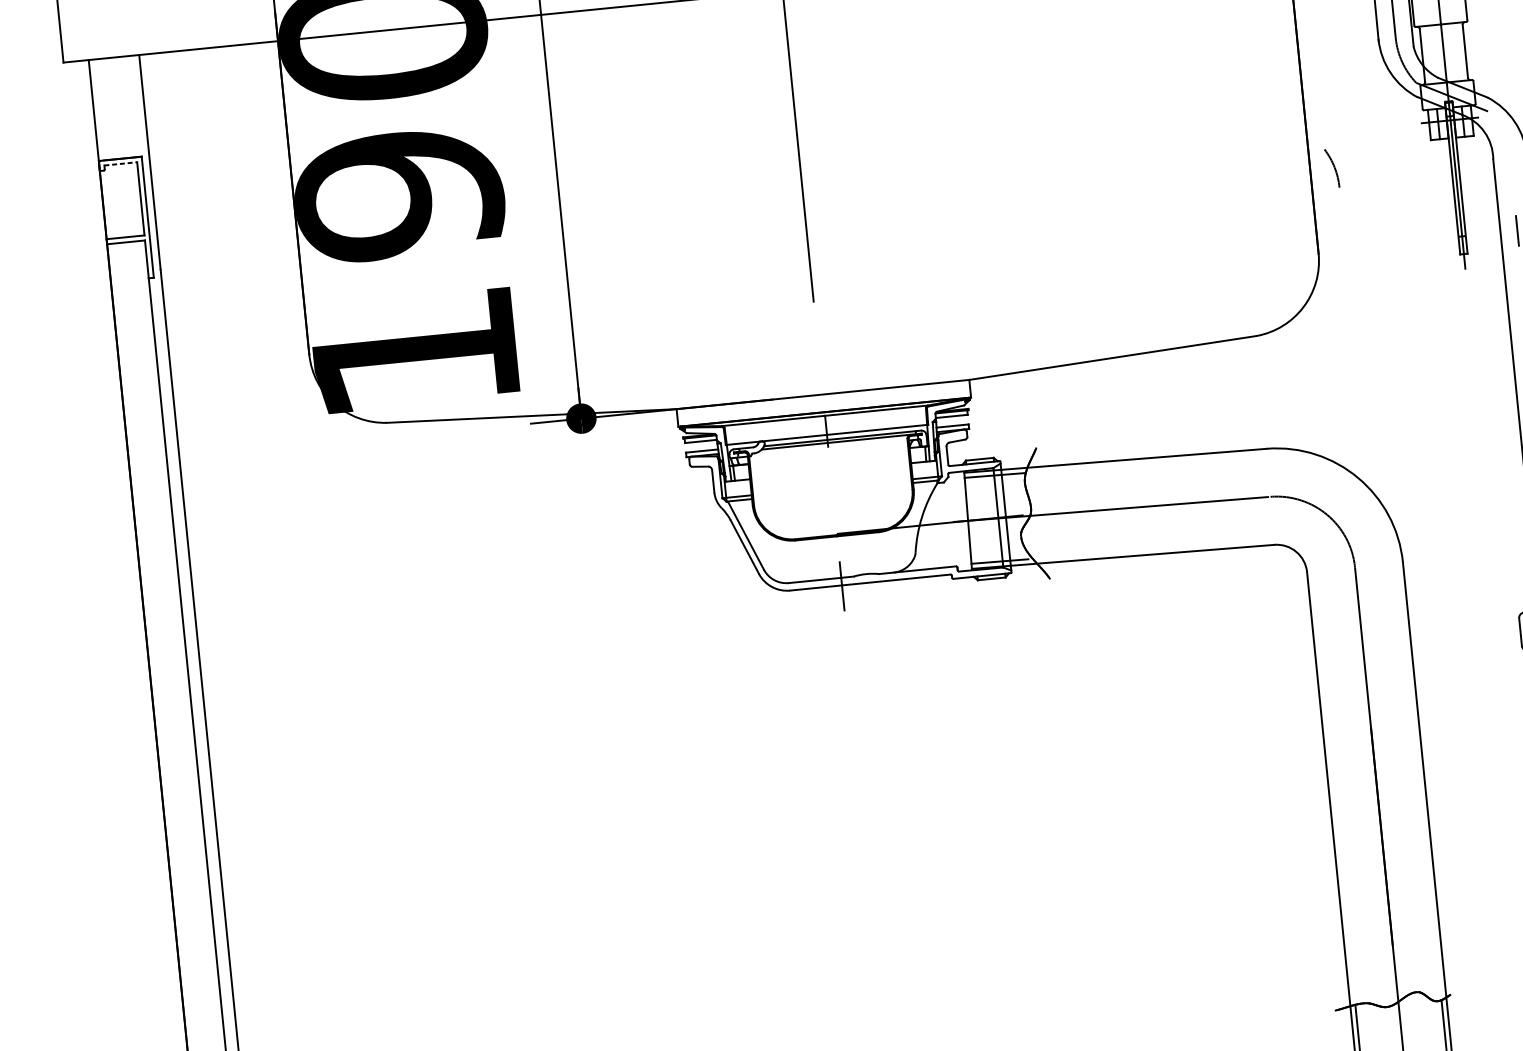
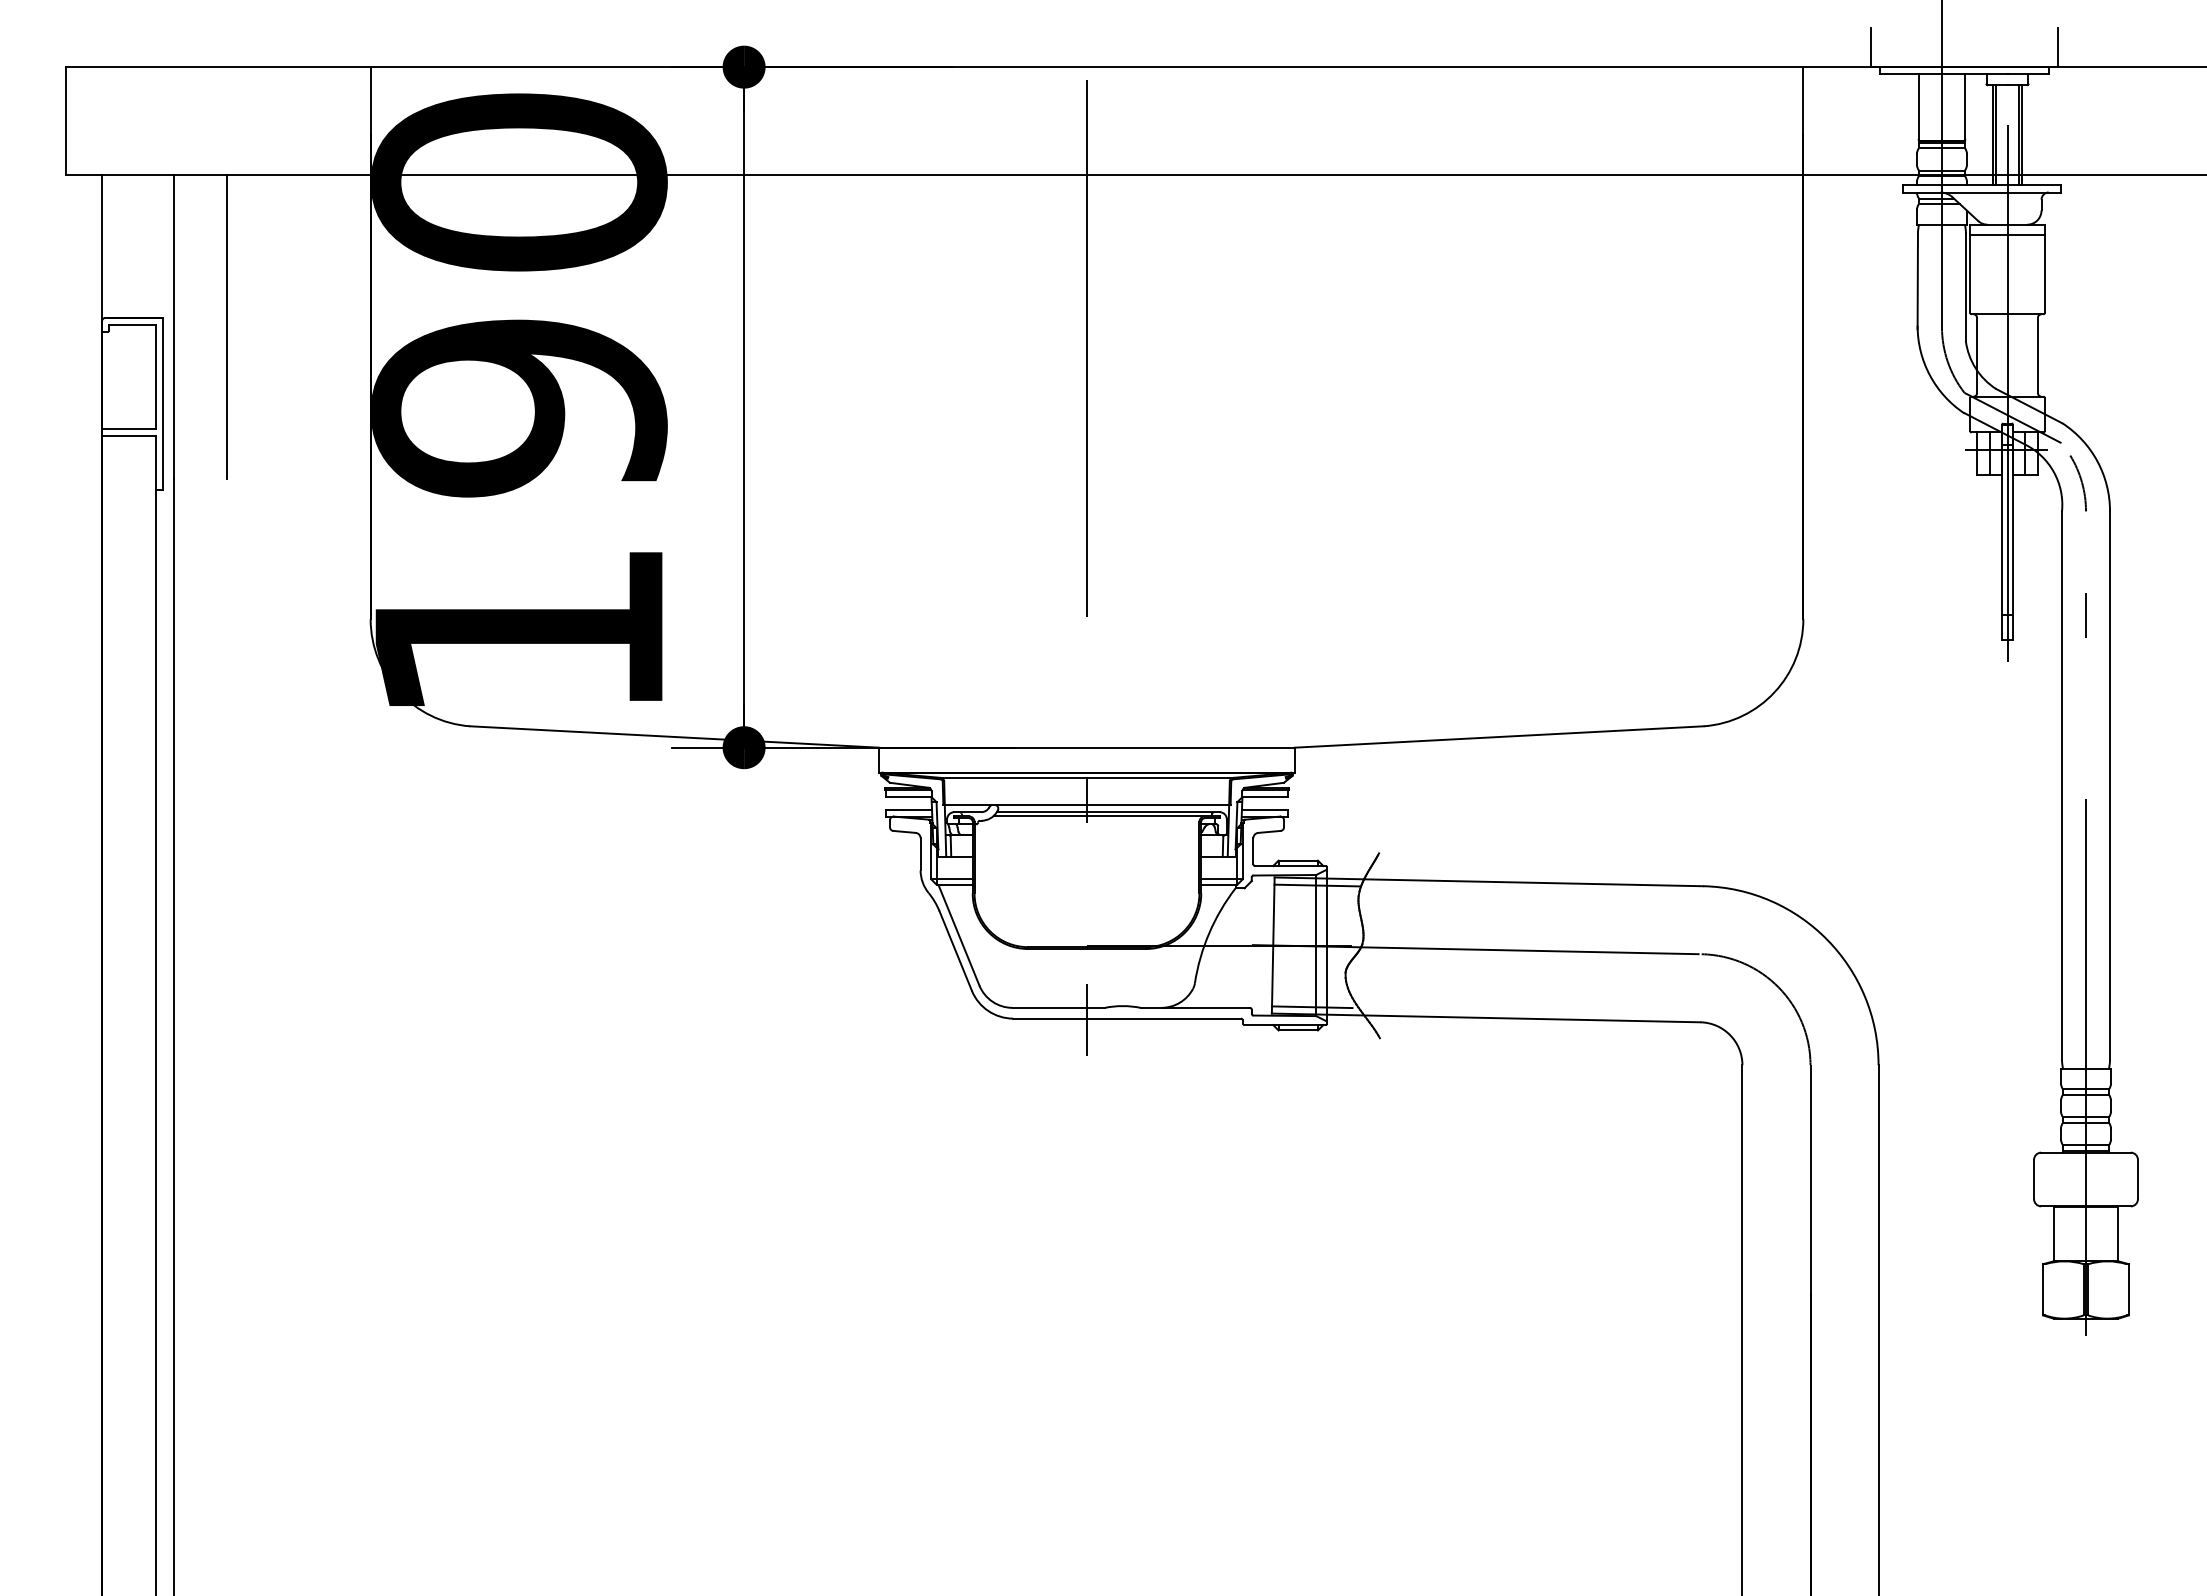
line: (187, 158) -> (227, 326), added
line: (120, 164) -> (132, 325), dashed -> solid
arc: (1333, 166) -> (2080, 481), moved

